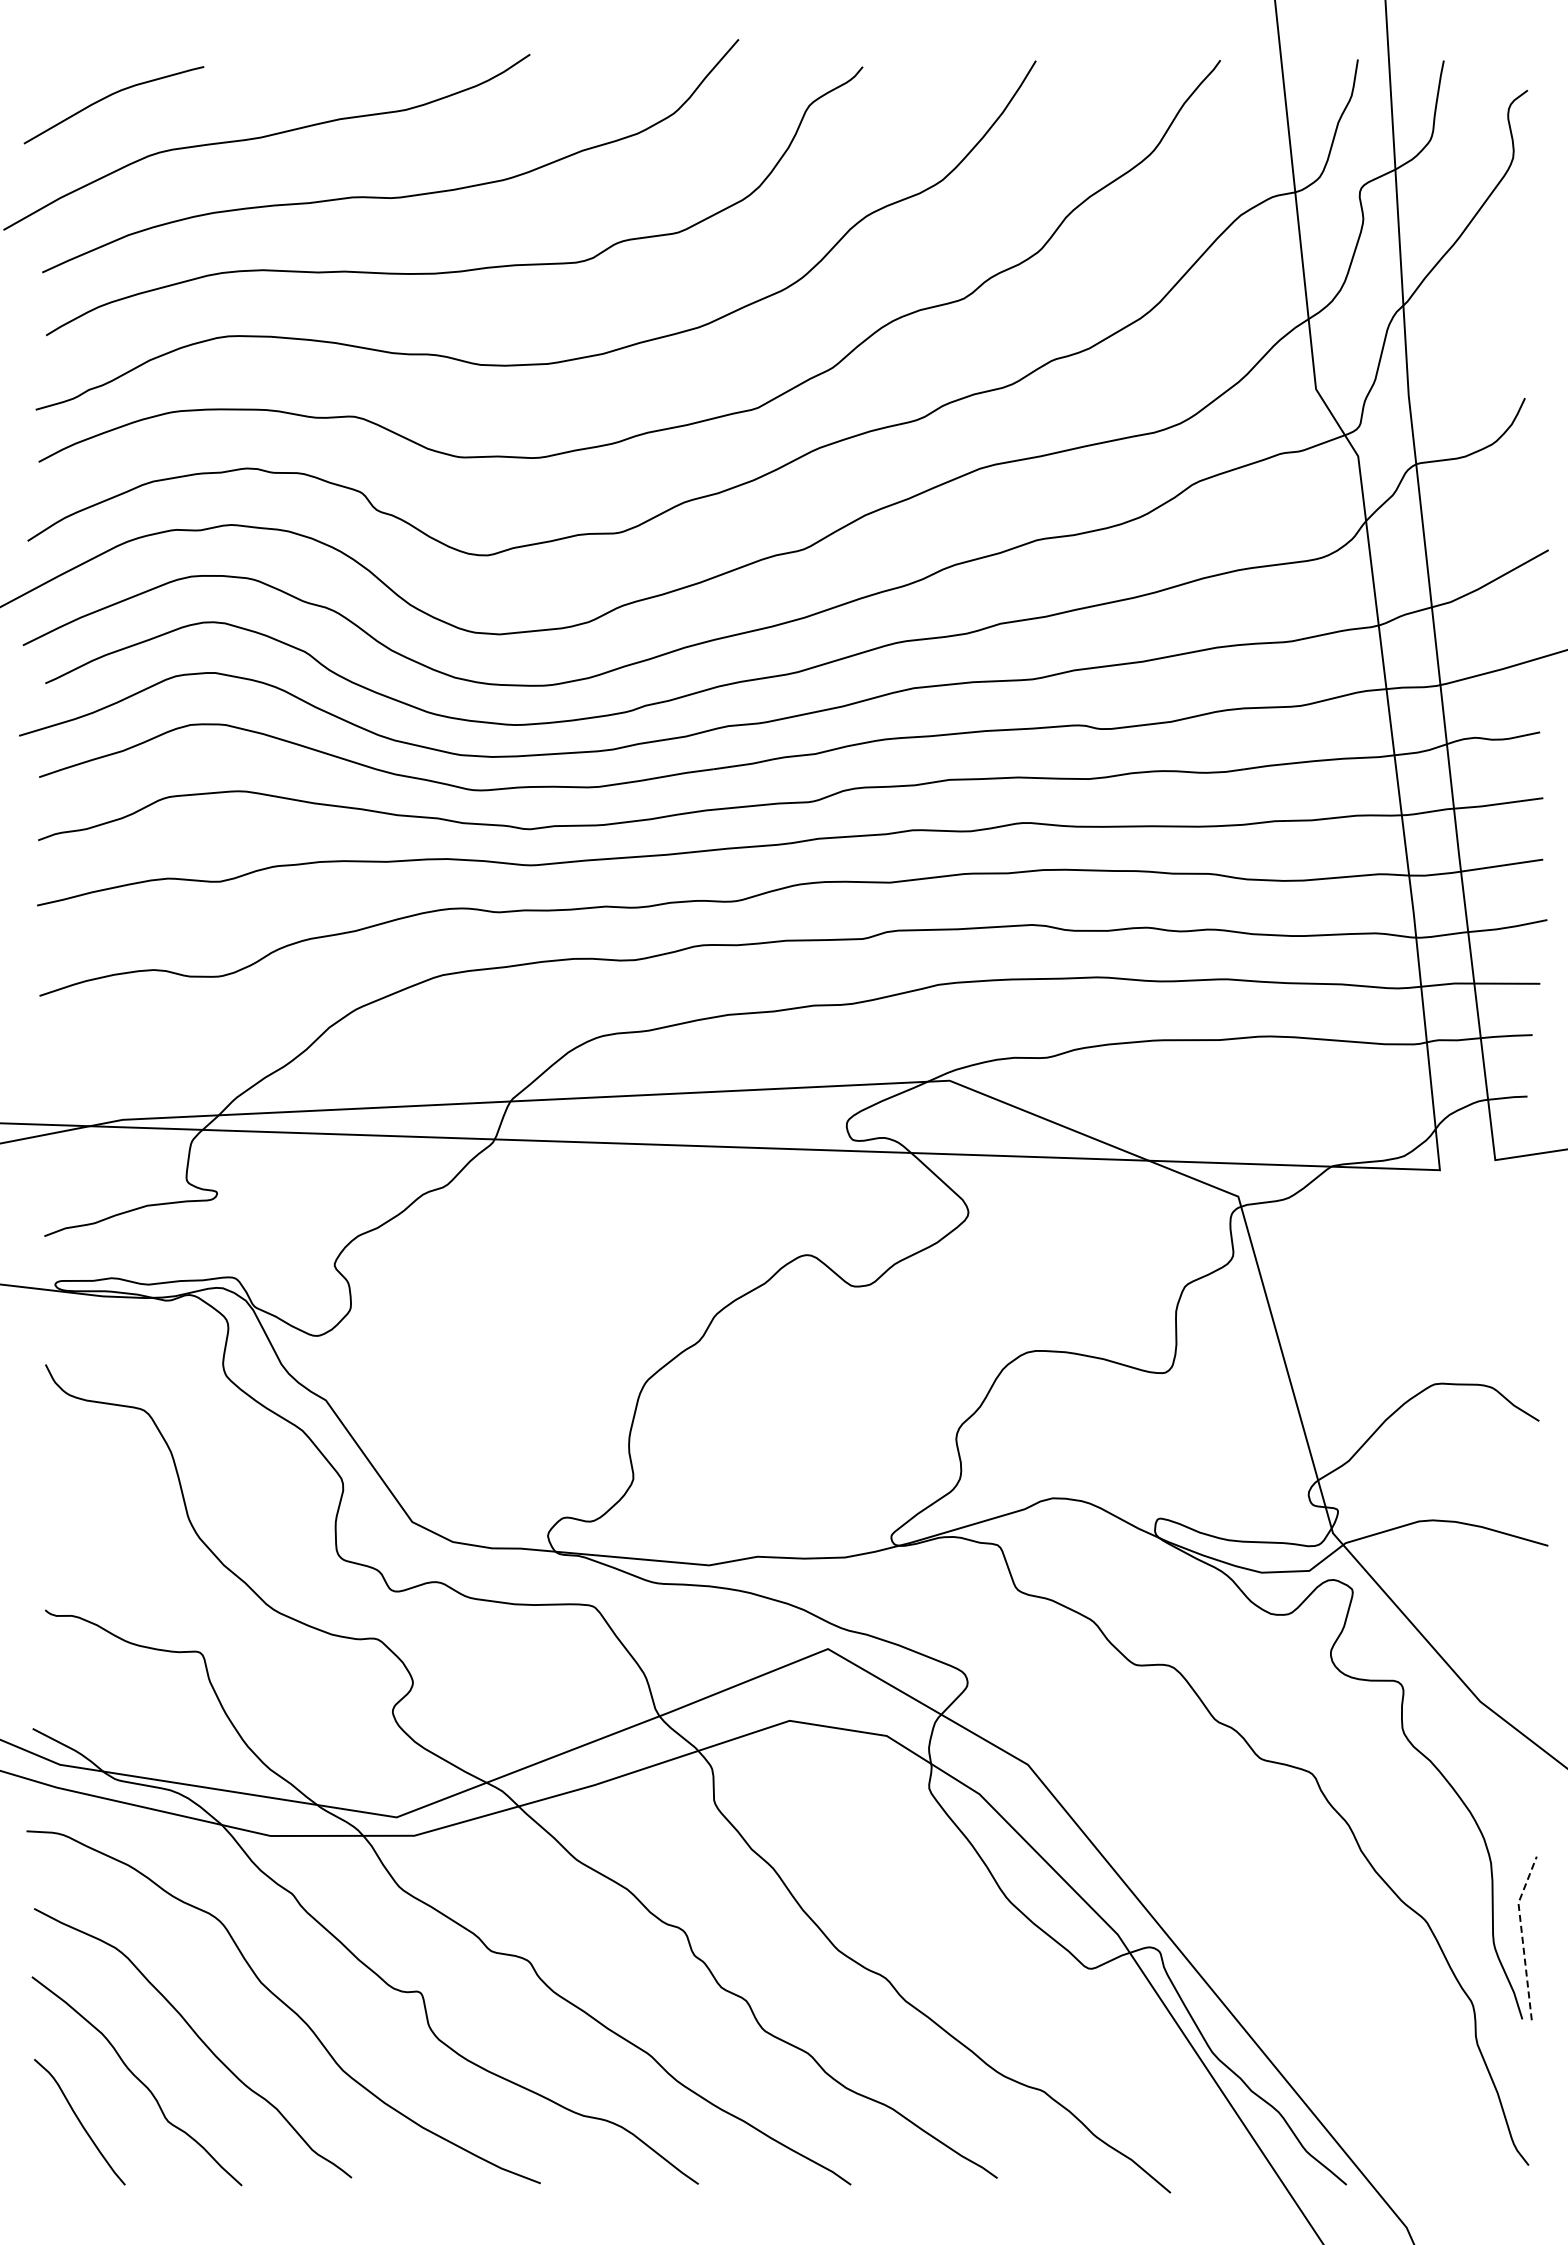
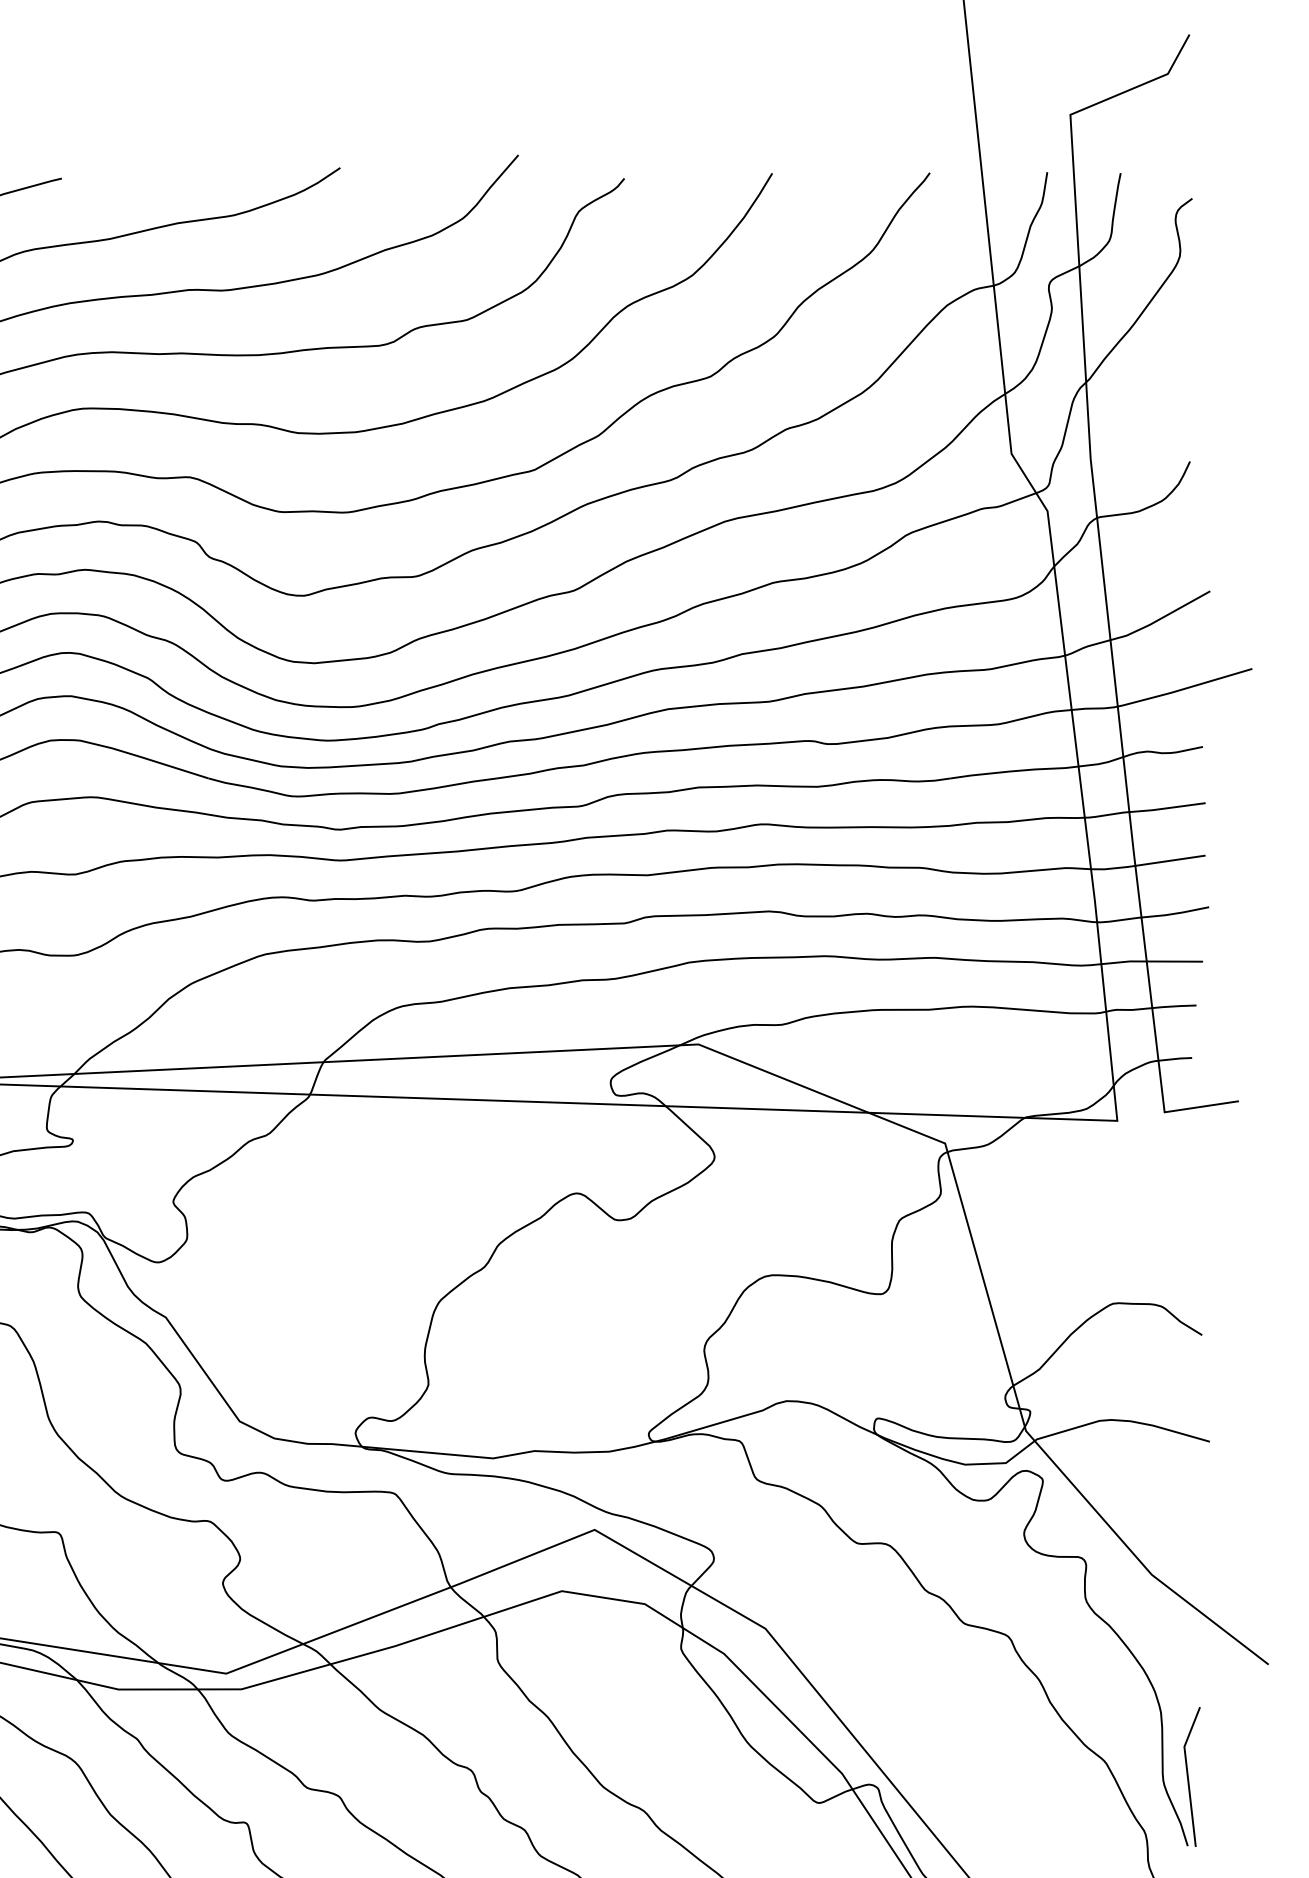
line: (1522, 1935) -> (1187, 1774), dashed -> solid

